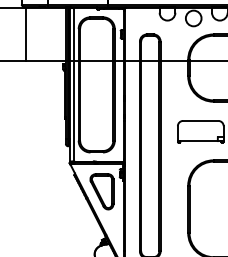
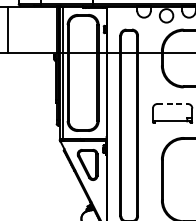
line: (26, 34) -> (8, 29), moved
line: (200, 120) -> (172, 103), solid -> dashed

